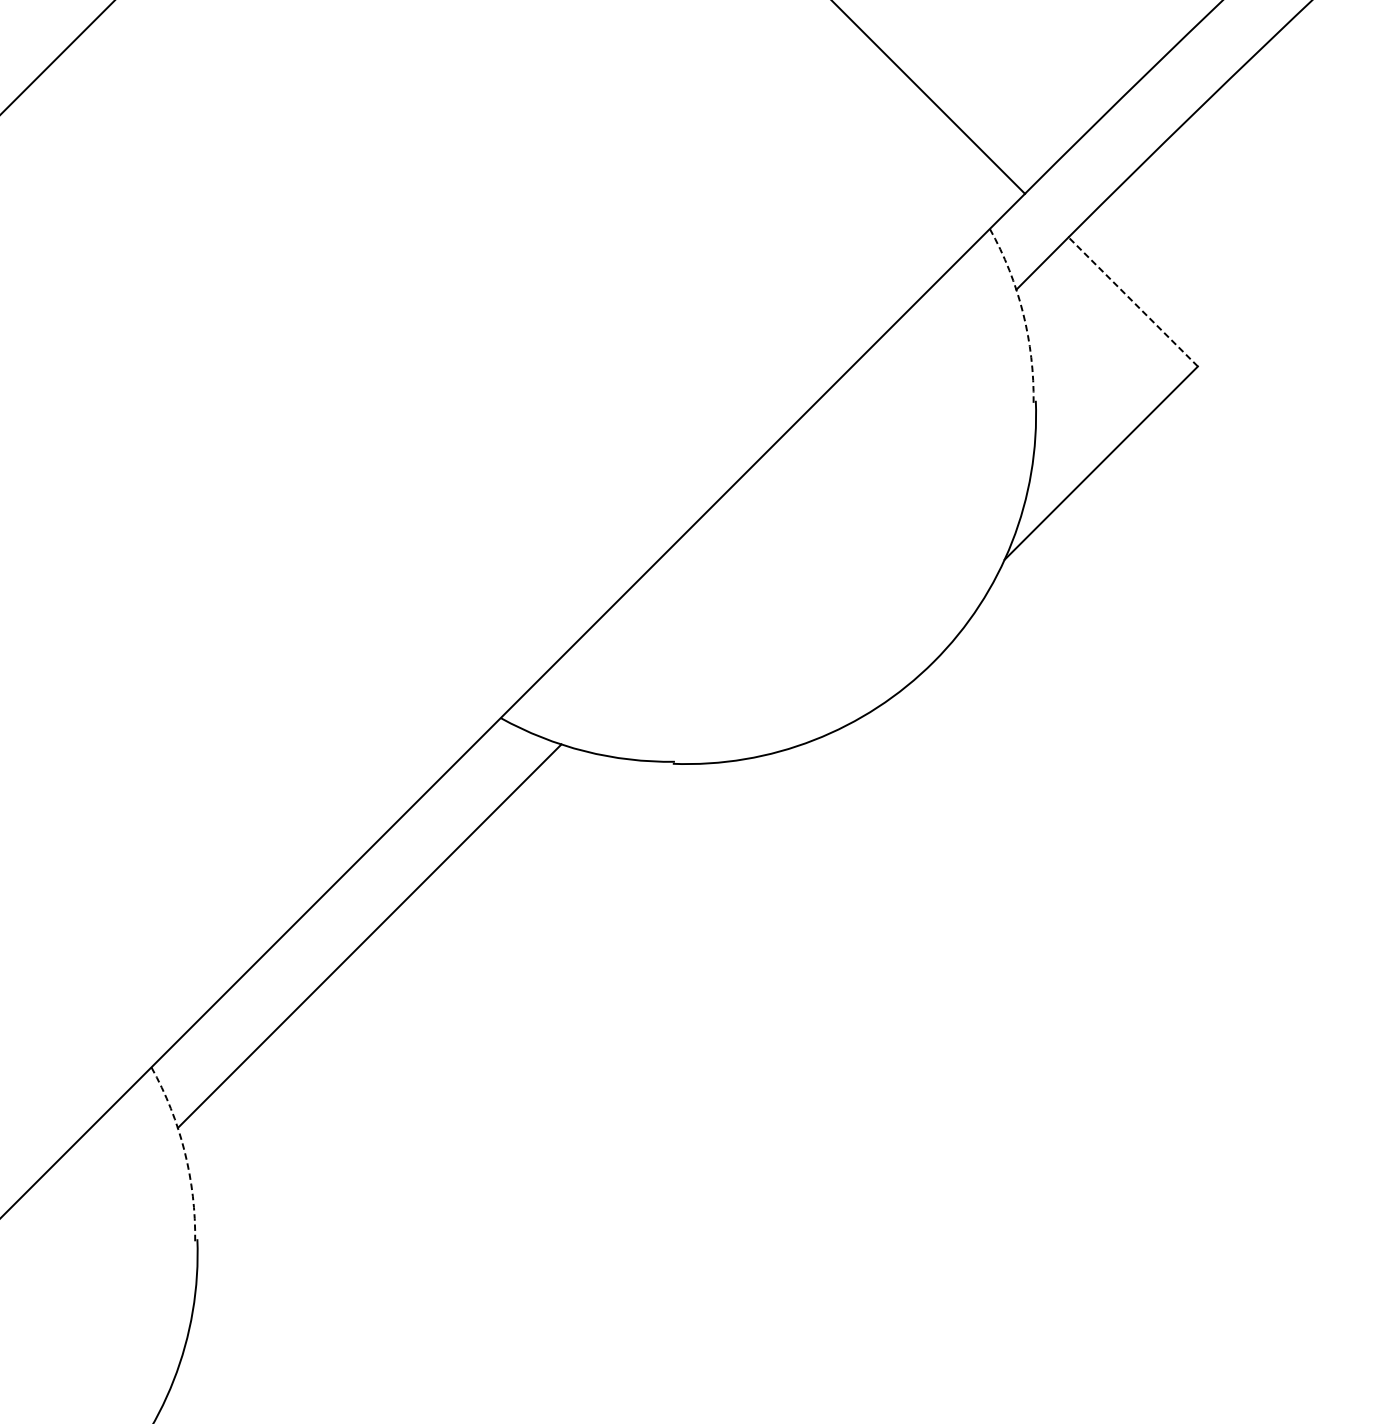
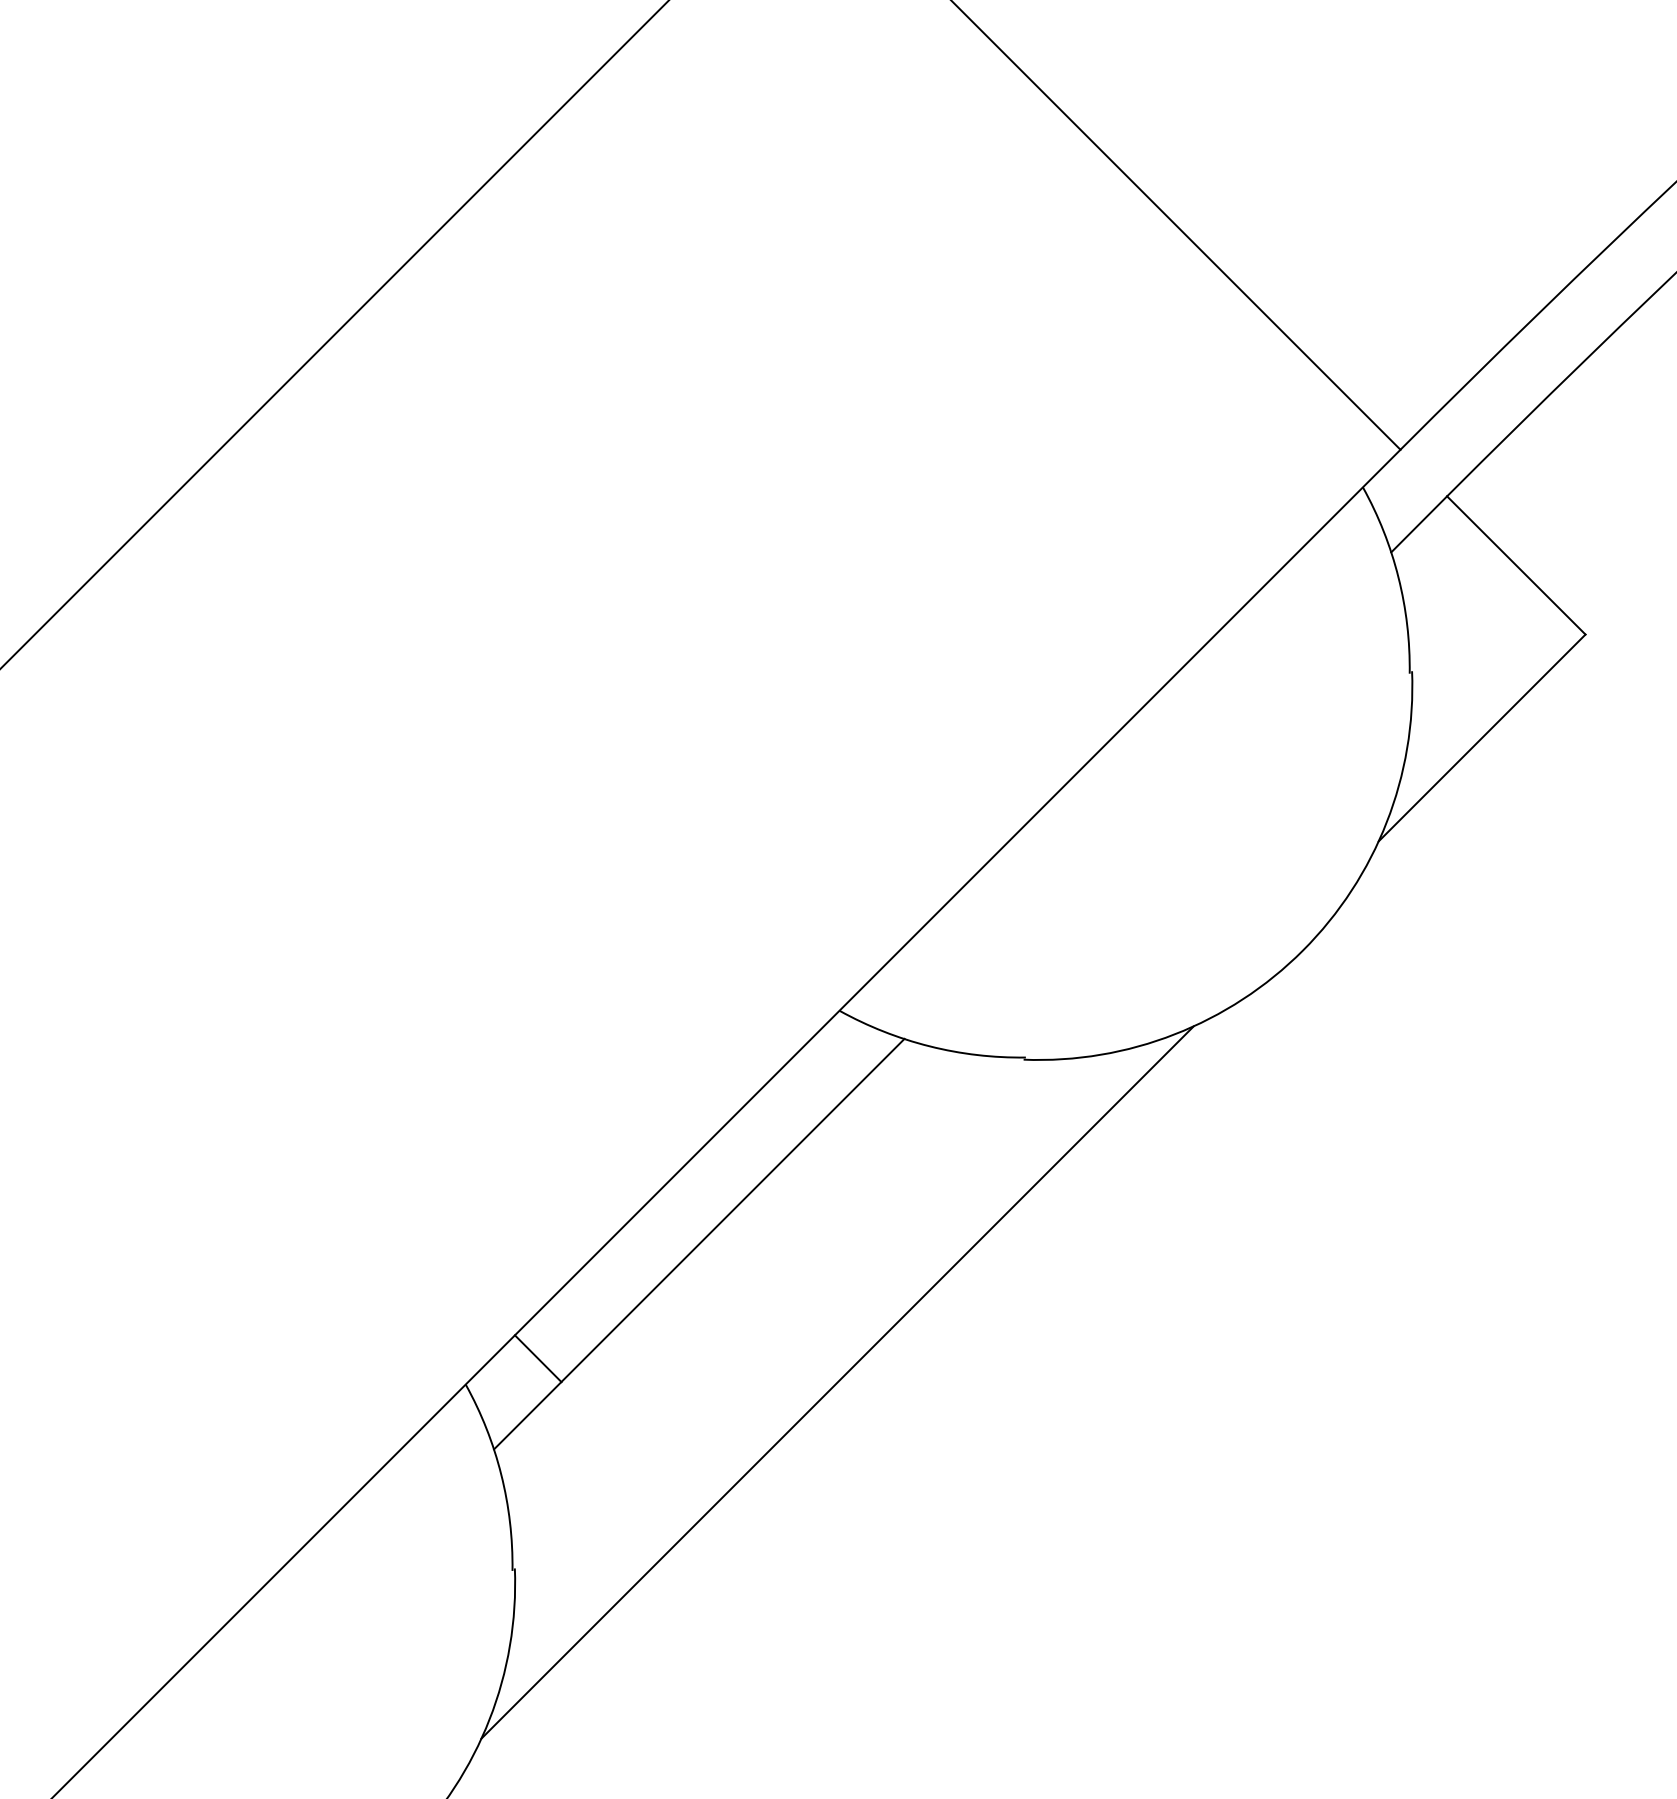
line: (1133, 301) -> (1516, 565), dashed -> solid
arc: (1023, 313) -> (1398, 577), dashed -> solid
line: (218, 1043) -> (537, 1358), added
line: (498, 1065) -> (837, 1382), added
arc: (184, 1151) -> (501, 1474), dashed -> solid

